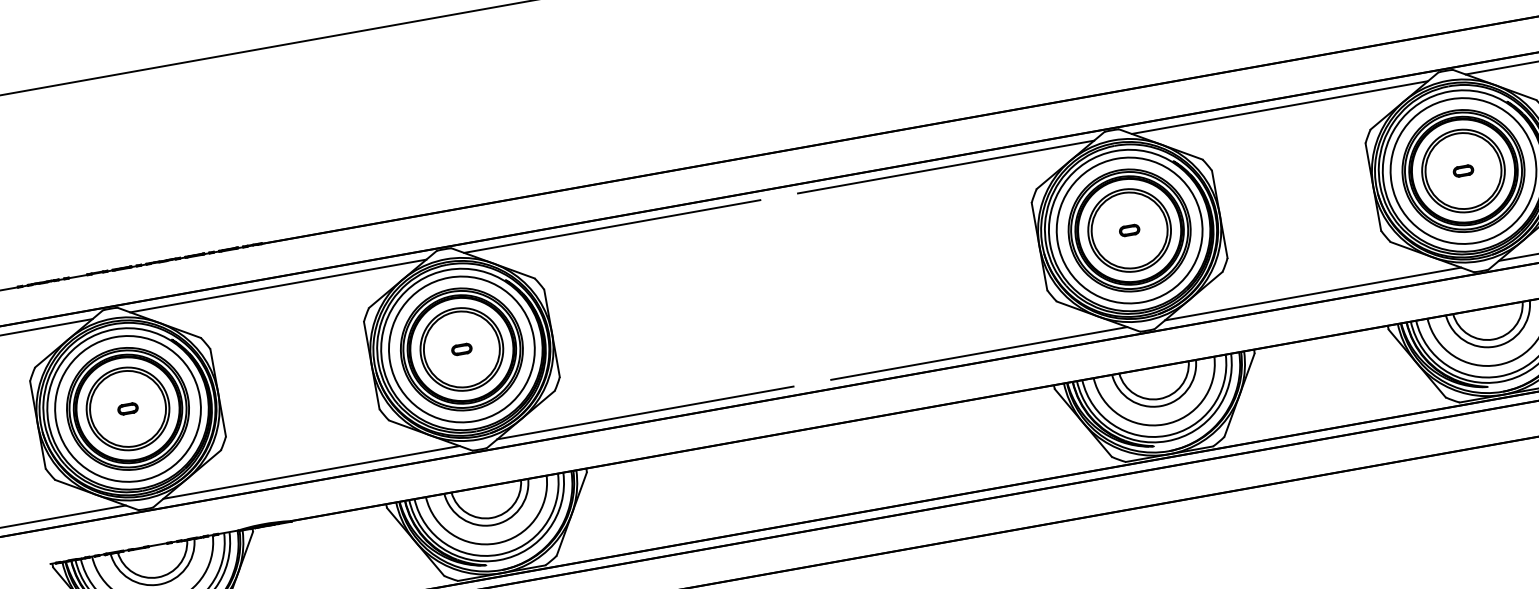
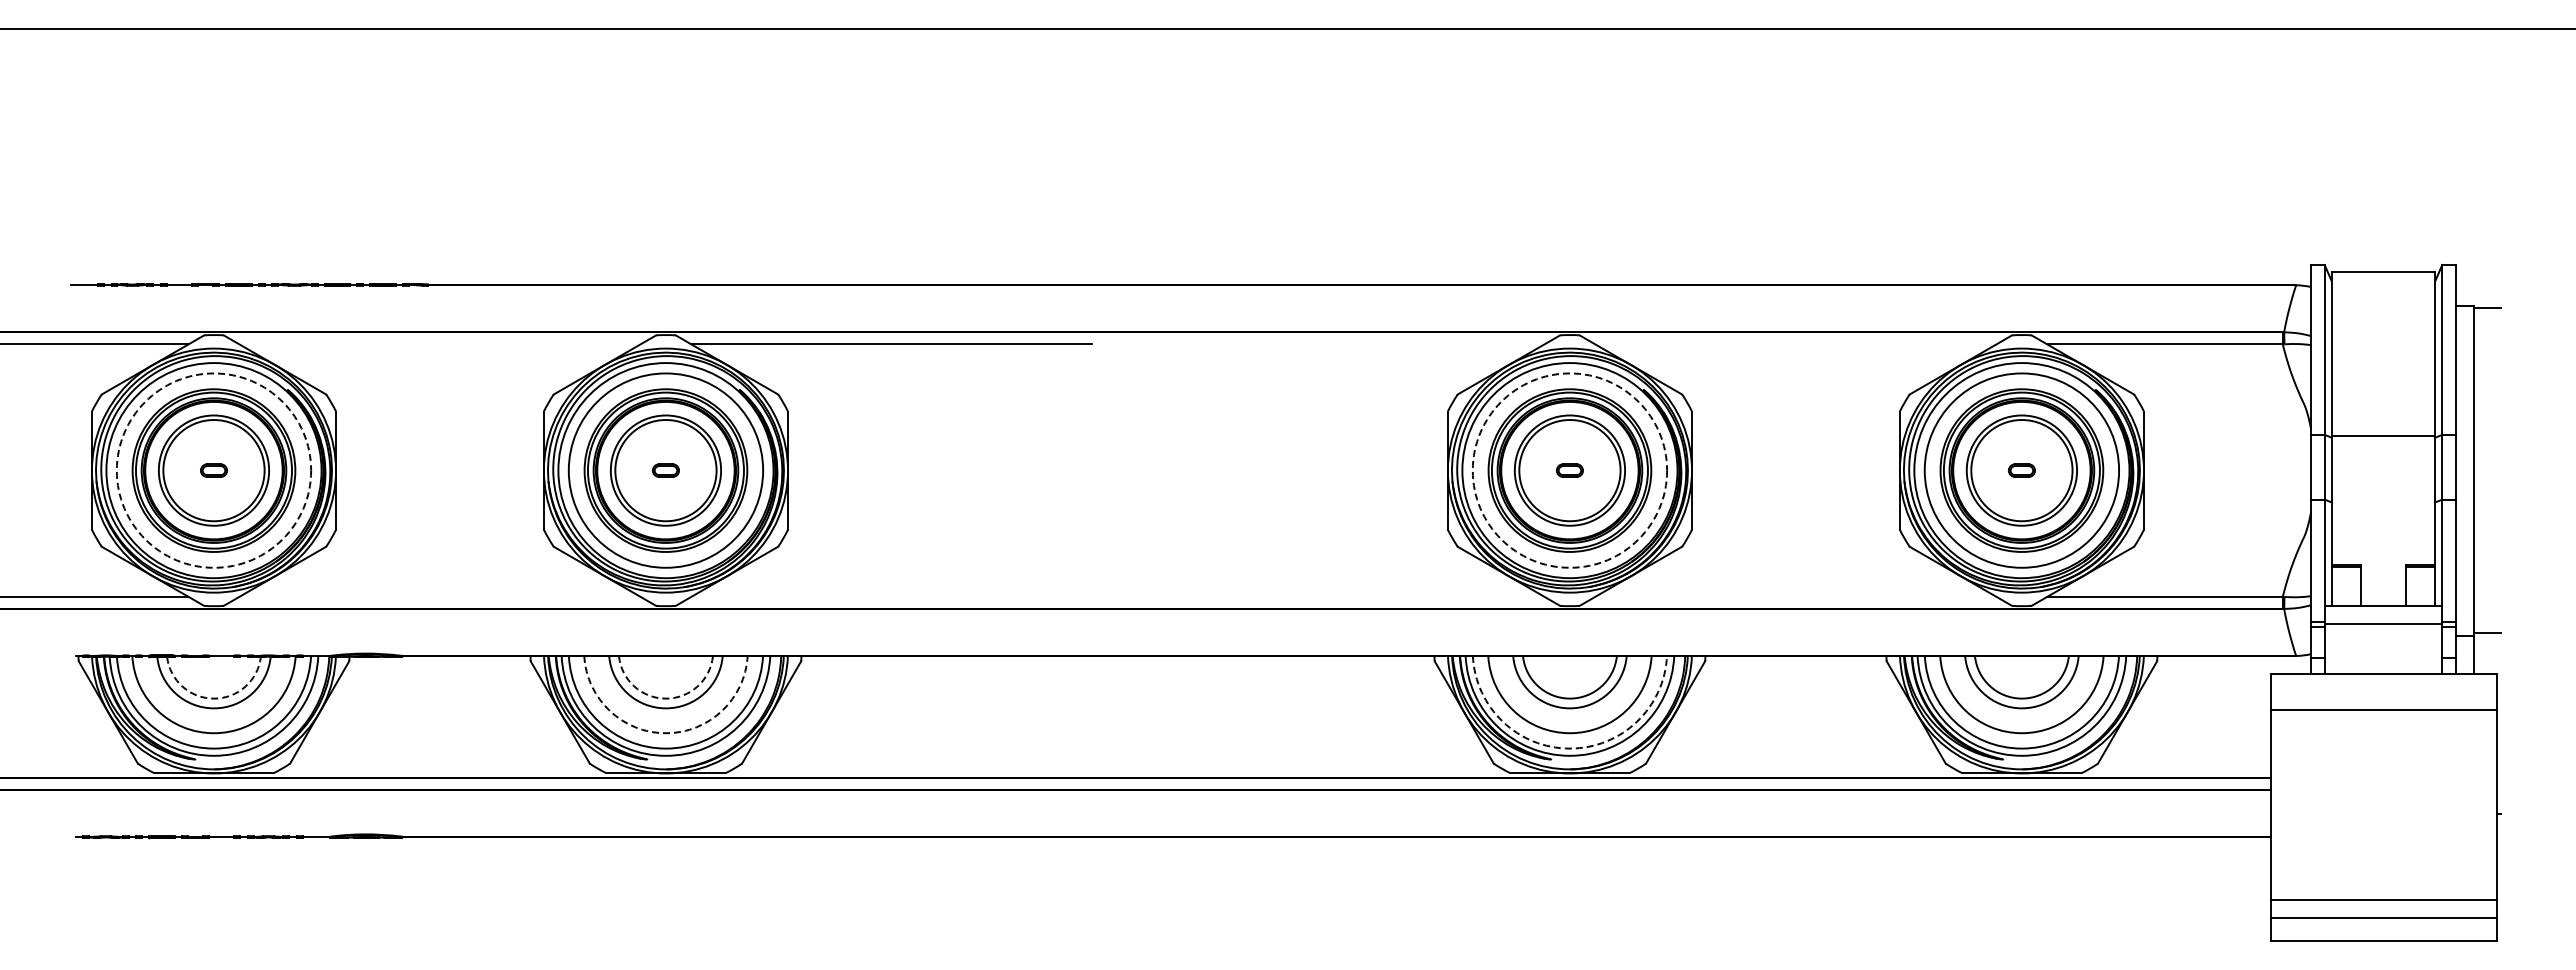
line: (1279, 107) -> (1795, 344), removed
line: (945, 167) -> (1343, 344), removed
circle: (1129, 230) -> (1569, 470), solid -> dashed
line: (278, 286) -> (439, 344), removed
line: (1312, 293) -> (1795, 596), removed
line: (978, 353) -> (1343, 596), removed
circle: (127, 408) -> (213, 470), solid -> dashed
line: (645, 412) -> (891, 596), removed
arc: (1165, 435) -> (1569, 748), solid -> dashed
line: (311, 472) -> (439, 596), removed
arc: (491, 517) -> (665, 698), solid -> dashed
arc: (496, 543) -> (665, 733), solid -> dashed
arc: (157, 577) -> (213, 698), solid -> dashed

